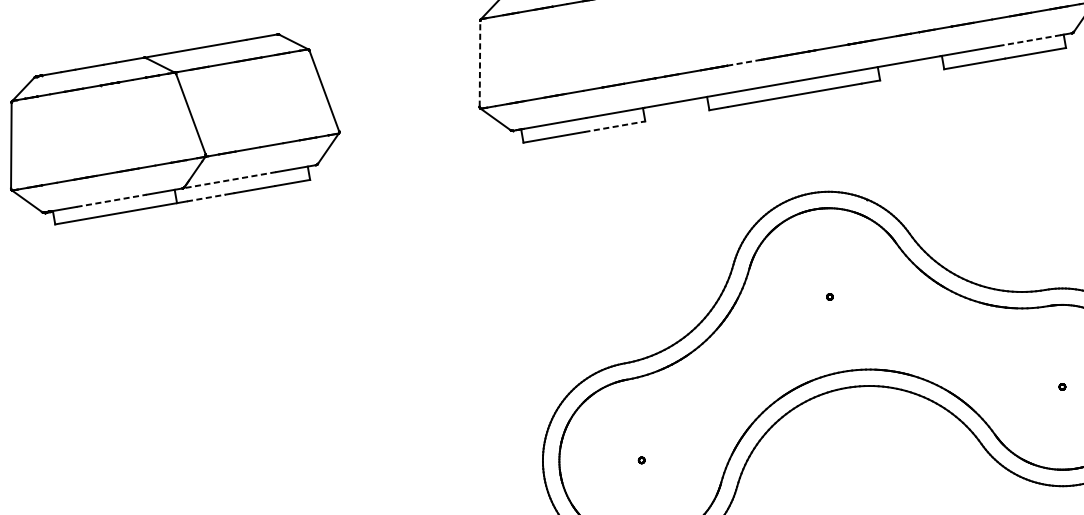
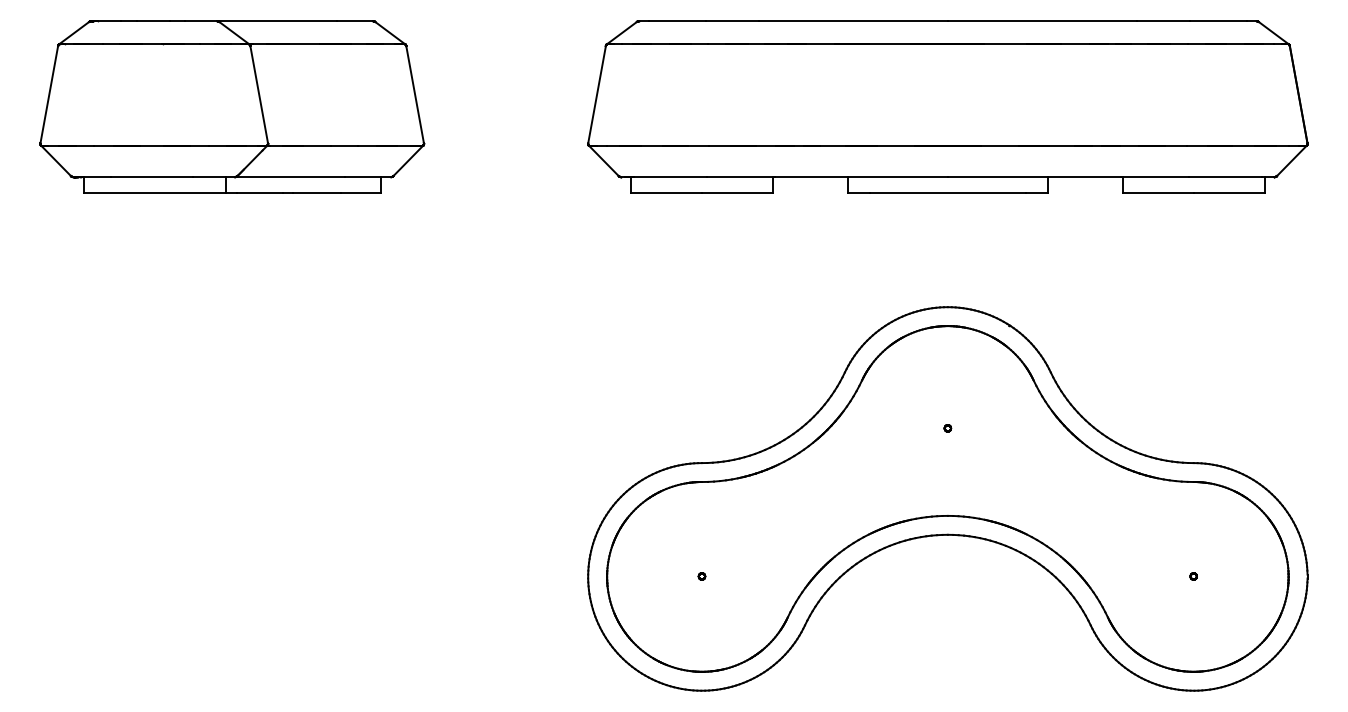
line: (1030, 40) -> (1225, 177), dashed -> solid
line: (743, 62) -> (896, 145), dashed -> solid
line: (480, 63) -> (597, 94), dashed -> solid
line: (614, 126) -> (737, 192), dashed -> solid
line: (229, 180) -> (289, 177), dashed -> solid
line: (206, 197) -> (260, 192), dashed -> solid
line: (112, 201) -> (152, 177), dashed -> solid

